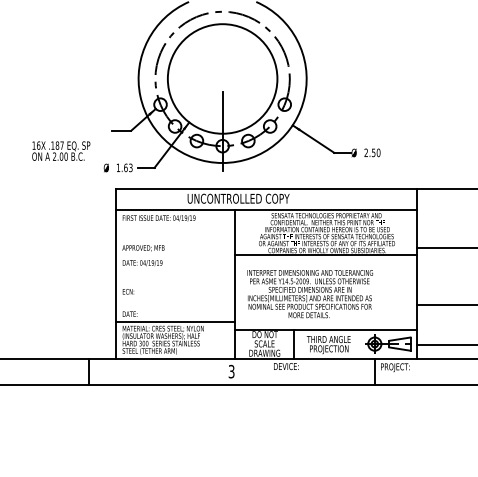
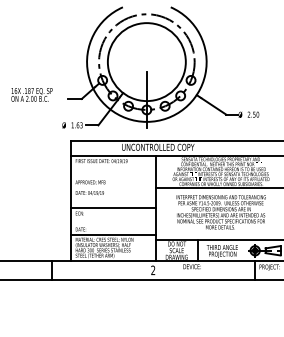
text: (61, 150) -> (32, 94), moved
line: (174, 284) -> (112, 208), added
text: (309, 294) -> (220, 212), moved
text: (231, 371) -> (153, 270), 3 -> 2

